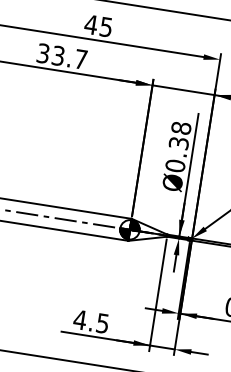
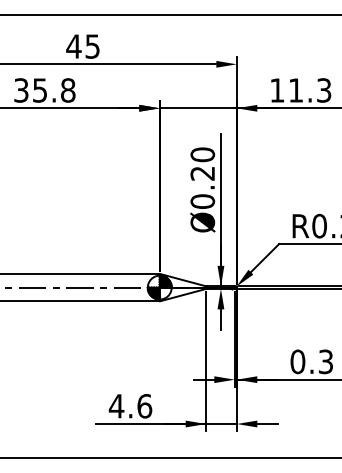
text: (69, 57) -> (54, 90), 33.7 -> 35.8
text: (179, 135) -> (202, 163), Ø0.38 -> Ø0.20
text: (102, 323) -> (144, 406), 4.5 -> 4.6

